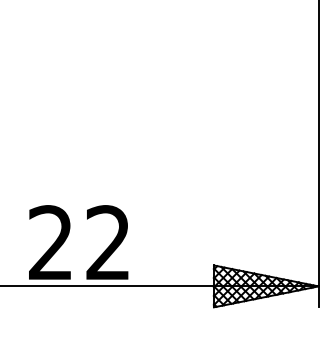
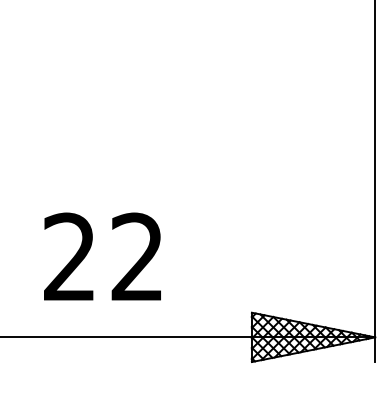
text: (78, 242) -> (102, 256), moved

